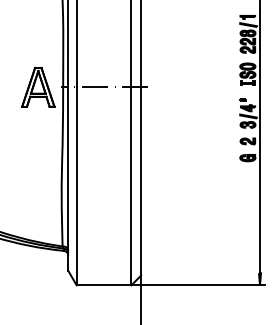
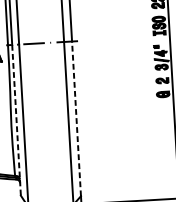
line: (68, 179) -> (16, 120), solid -> dashed
line: (141, 181) -> (76, 118), solid -> dashed

